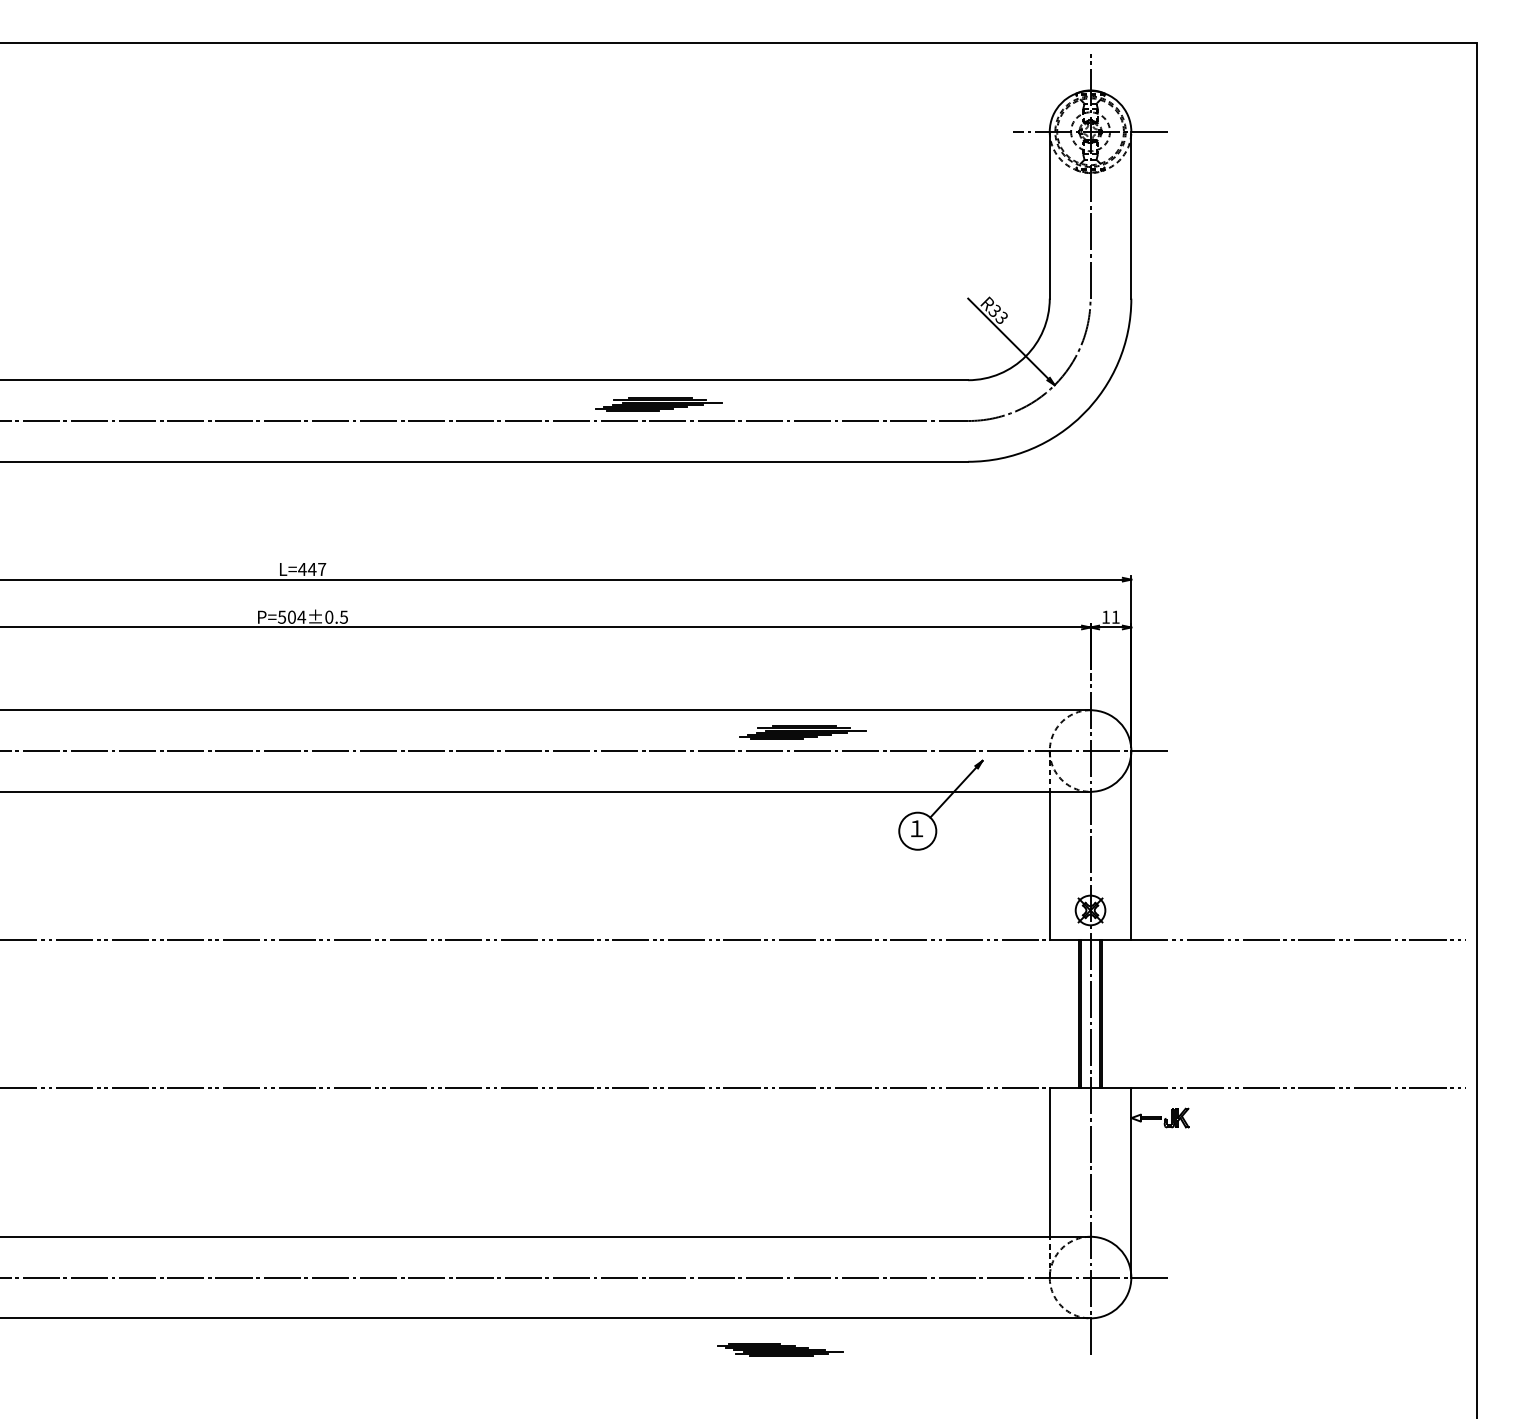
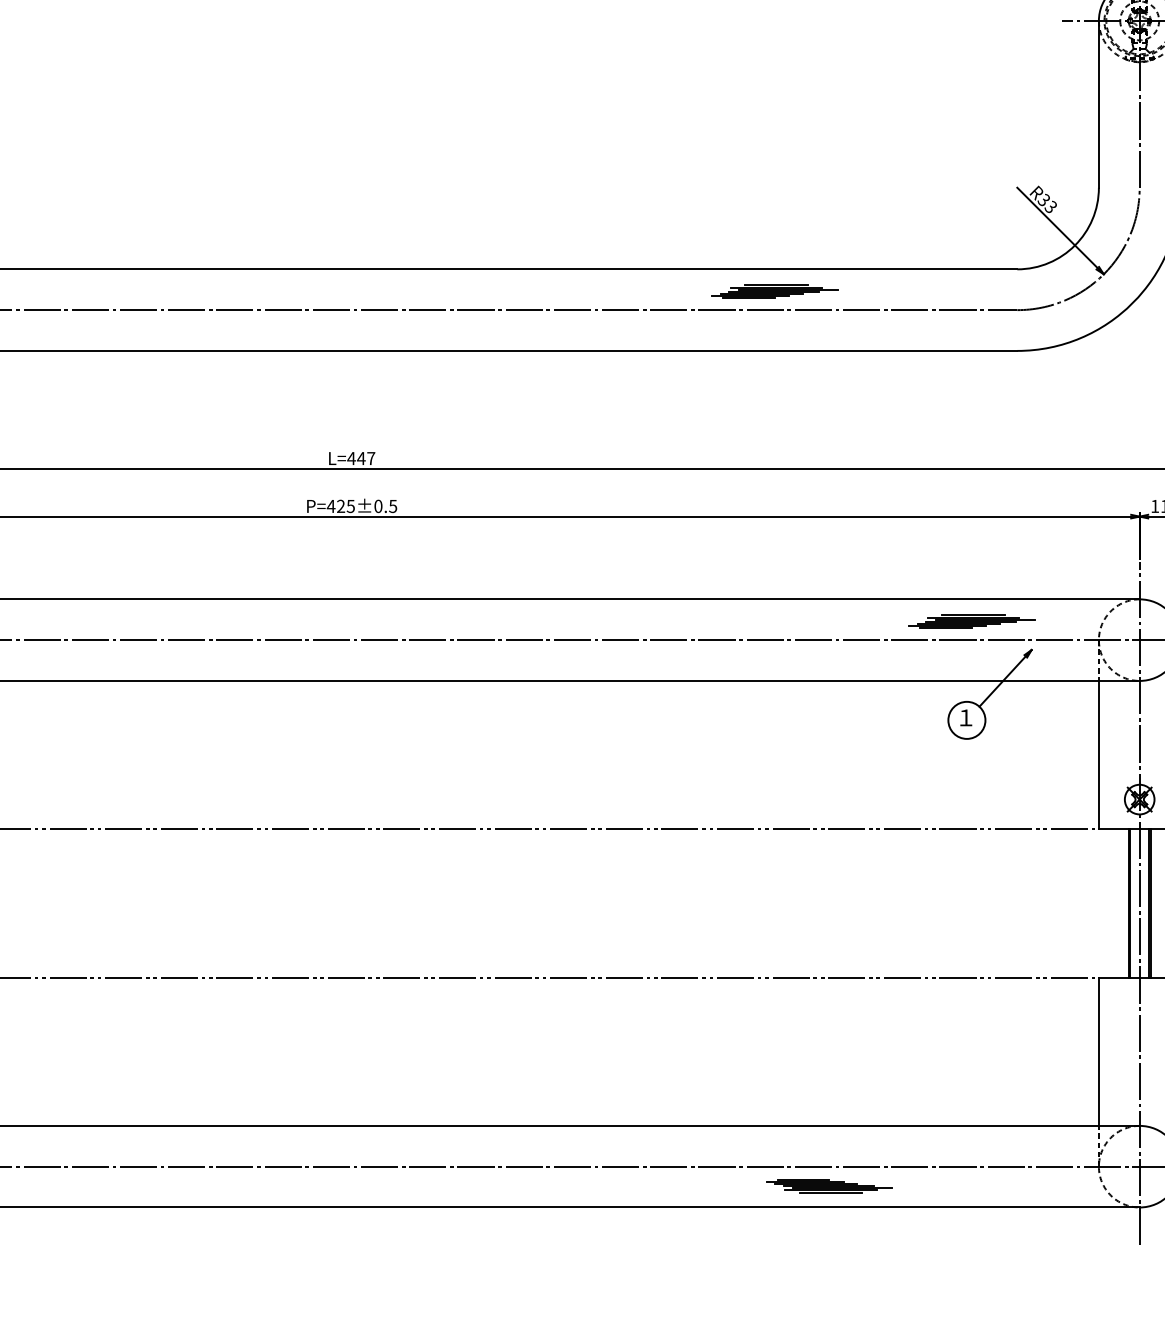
part: (658, 404) -> (774, 291), moved
text: (291, 616) -> (340, 505), P=504±0.5 -> P=425±0.5
part: (802, 732) -> (971, 621), moved
part: (780, 1349) -> (829, 1185), moved

